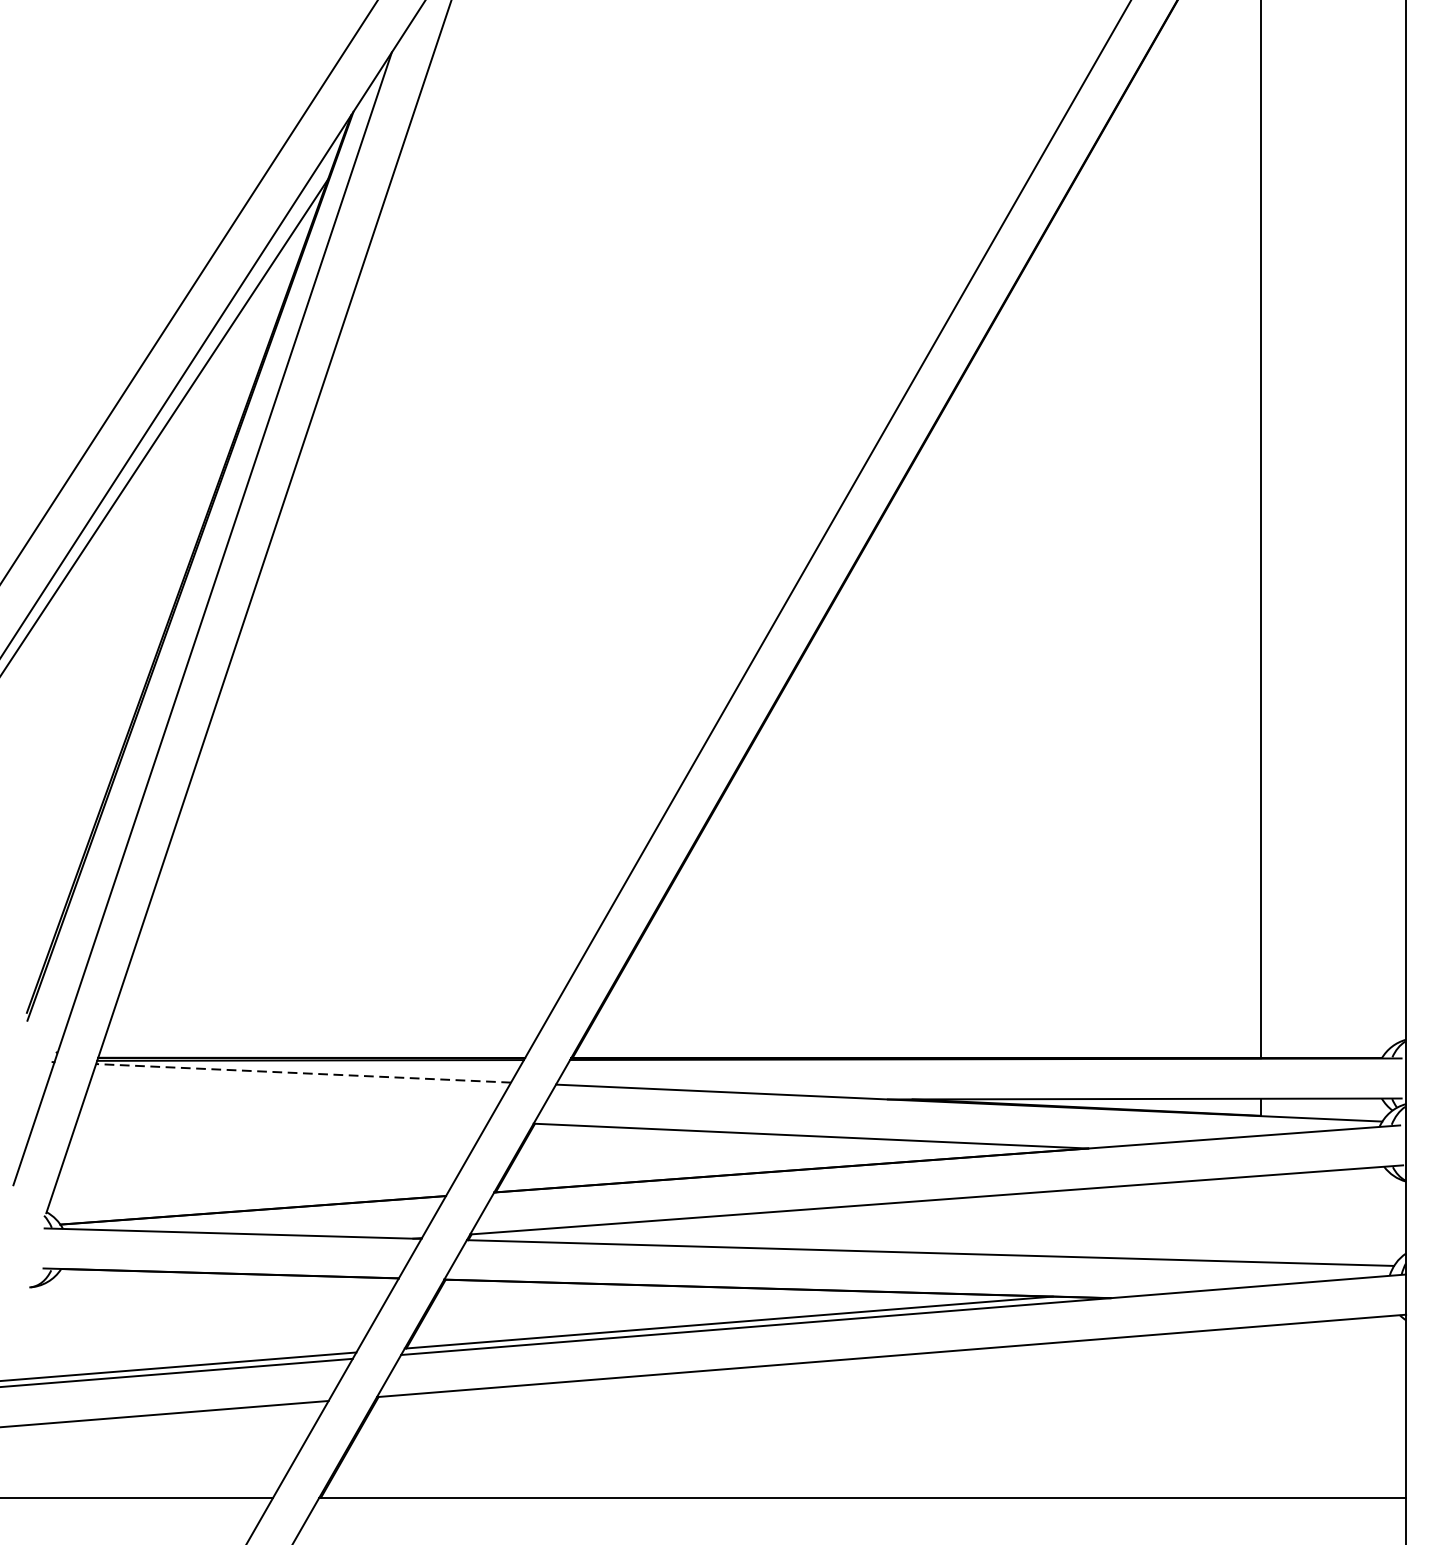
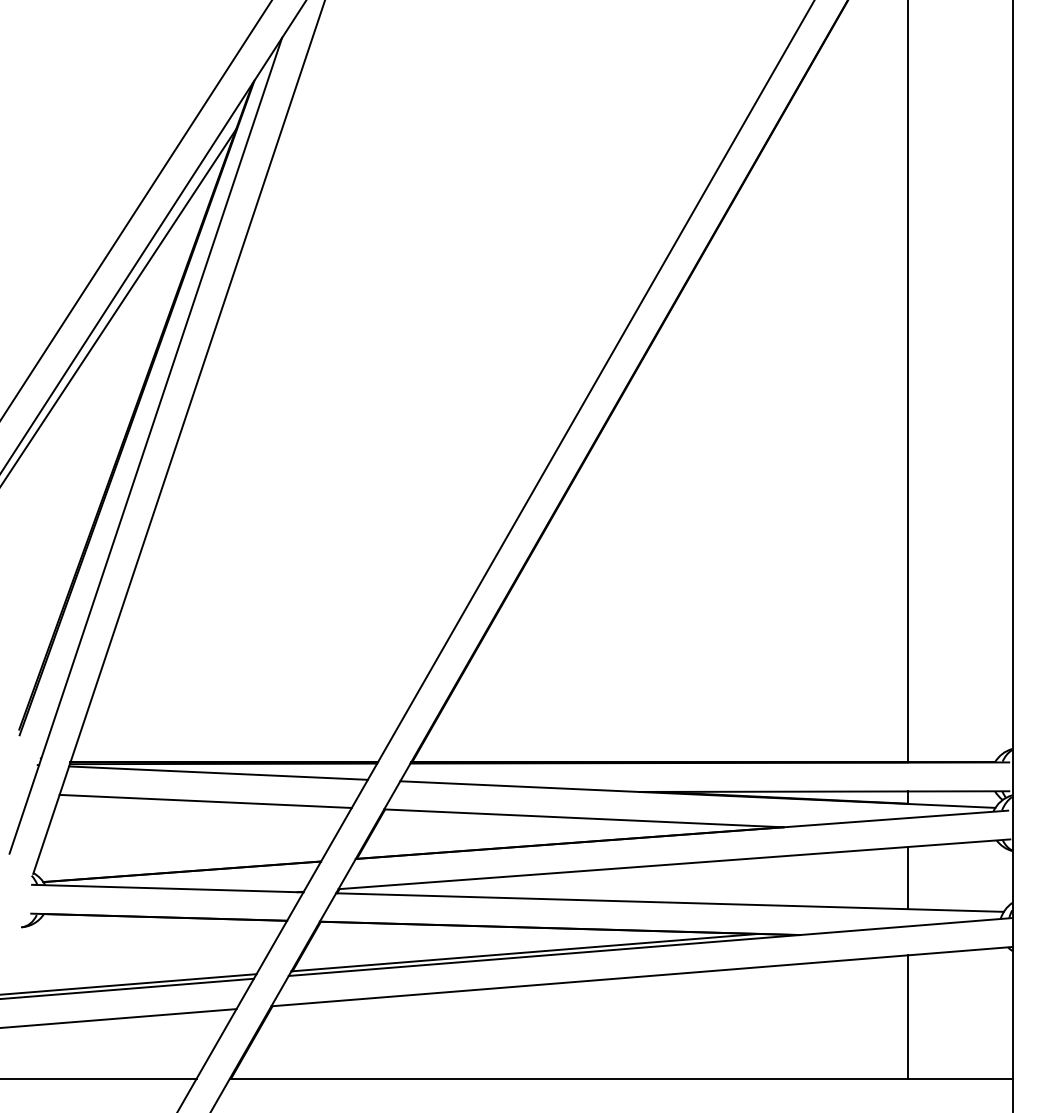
line: (303, 1073) -> (218, 773), dashed -> solid
line: (285, 1111) -> (205, 800), added
line: (1260, 1219) -> (907, 878), added
line: (1260, 1411) -> (907, 1016), added

